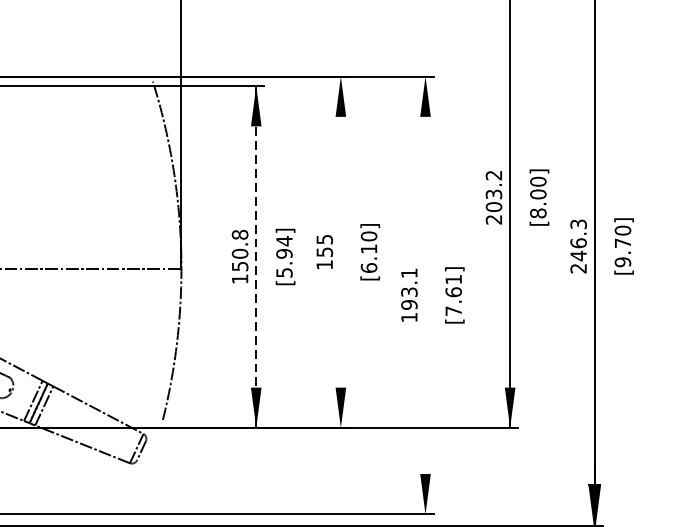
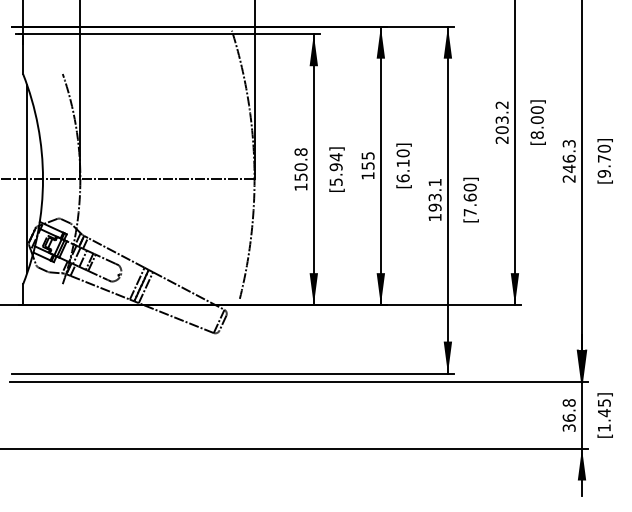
line: (340, 251) -> (380, 165), added
line: (255, 256) -> (313, 169), dashed -> solid
text: (452, 279) -> (469, 187), [7.61] -> [7.60]
line: (424, 294) -> (447, 199), added

